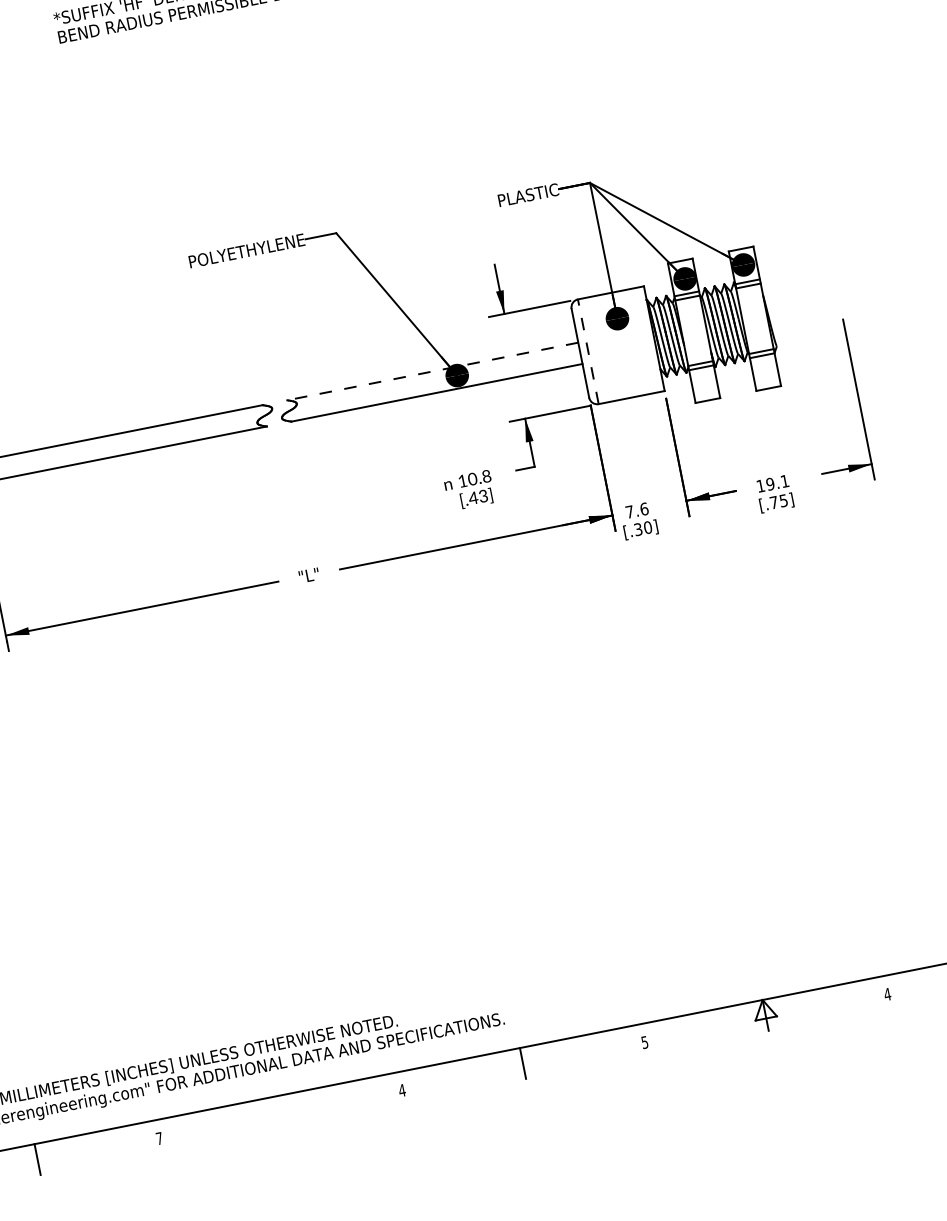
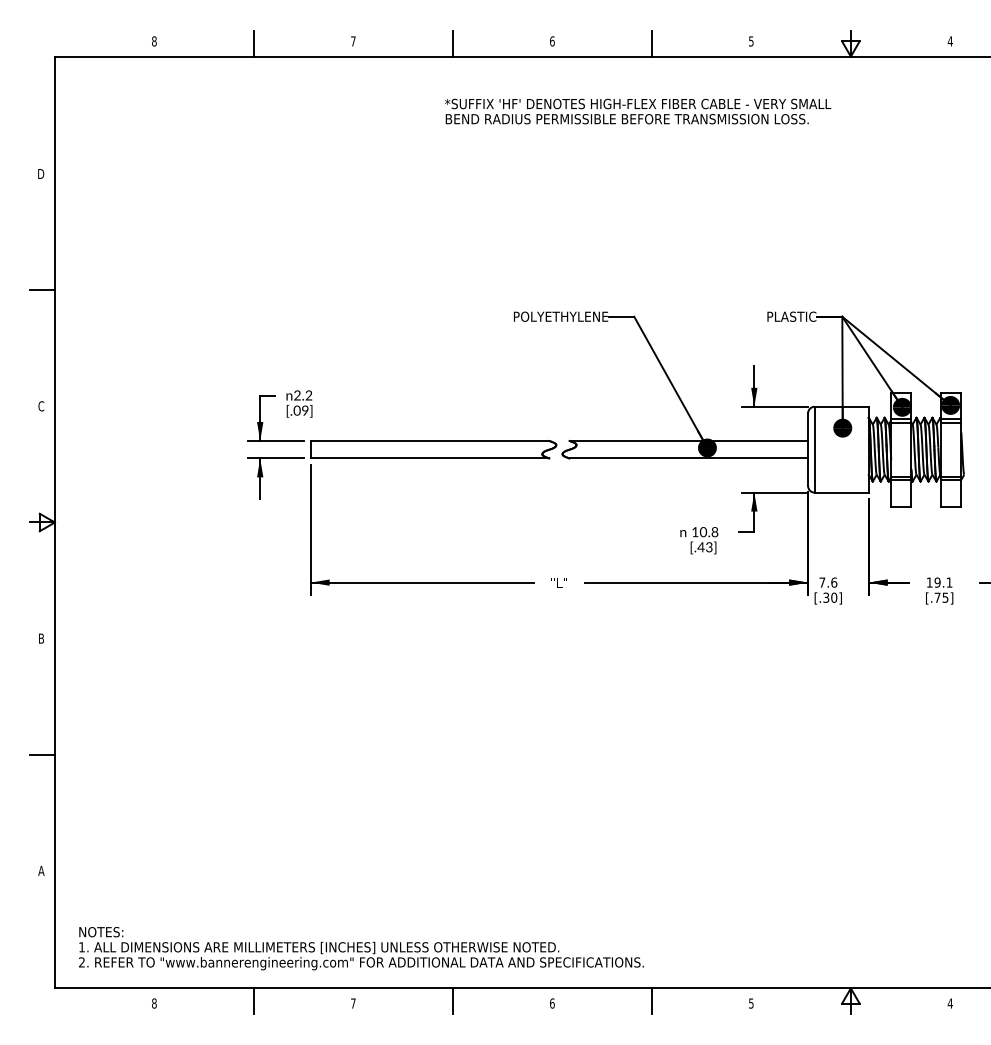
line: (588, 351) -> (814, 449), dashed -> solid
line: (432, 371) -> (688, 440), dashed -> solid
text: (401, 1090) -> (551, 1003), 4 -> 6
line: (279, 1110) -> (452, 1000), added

